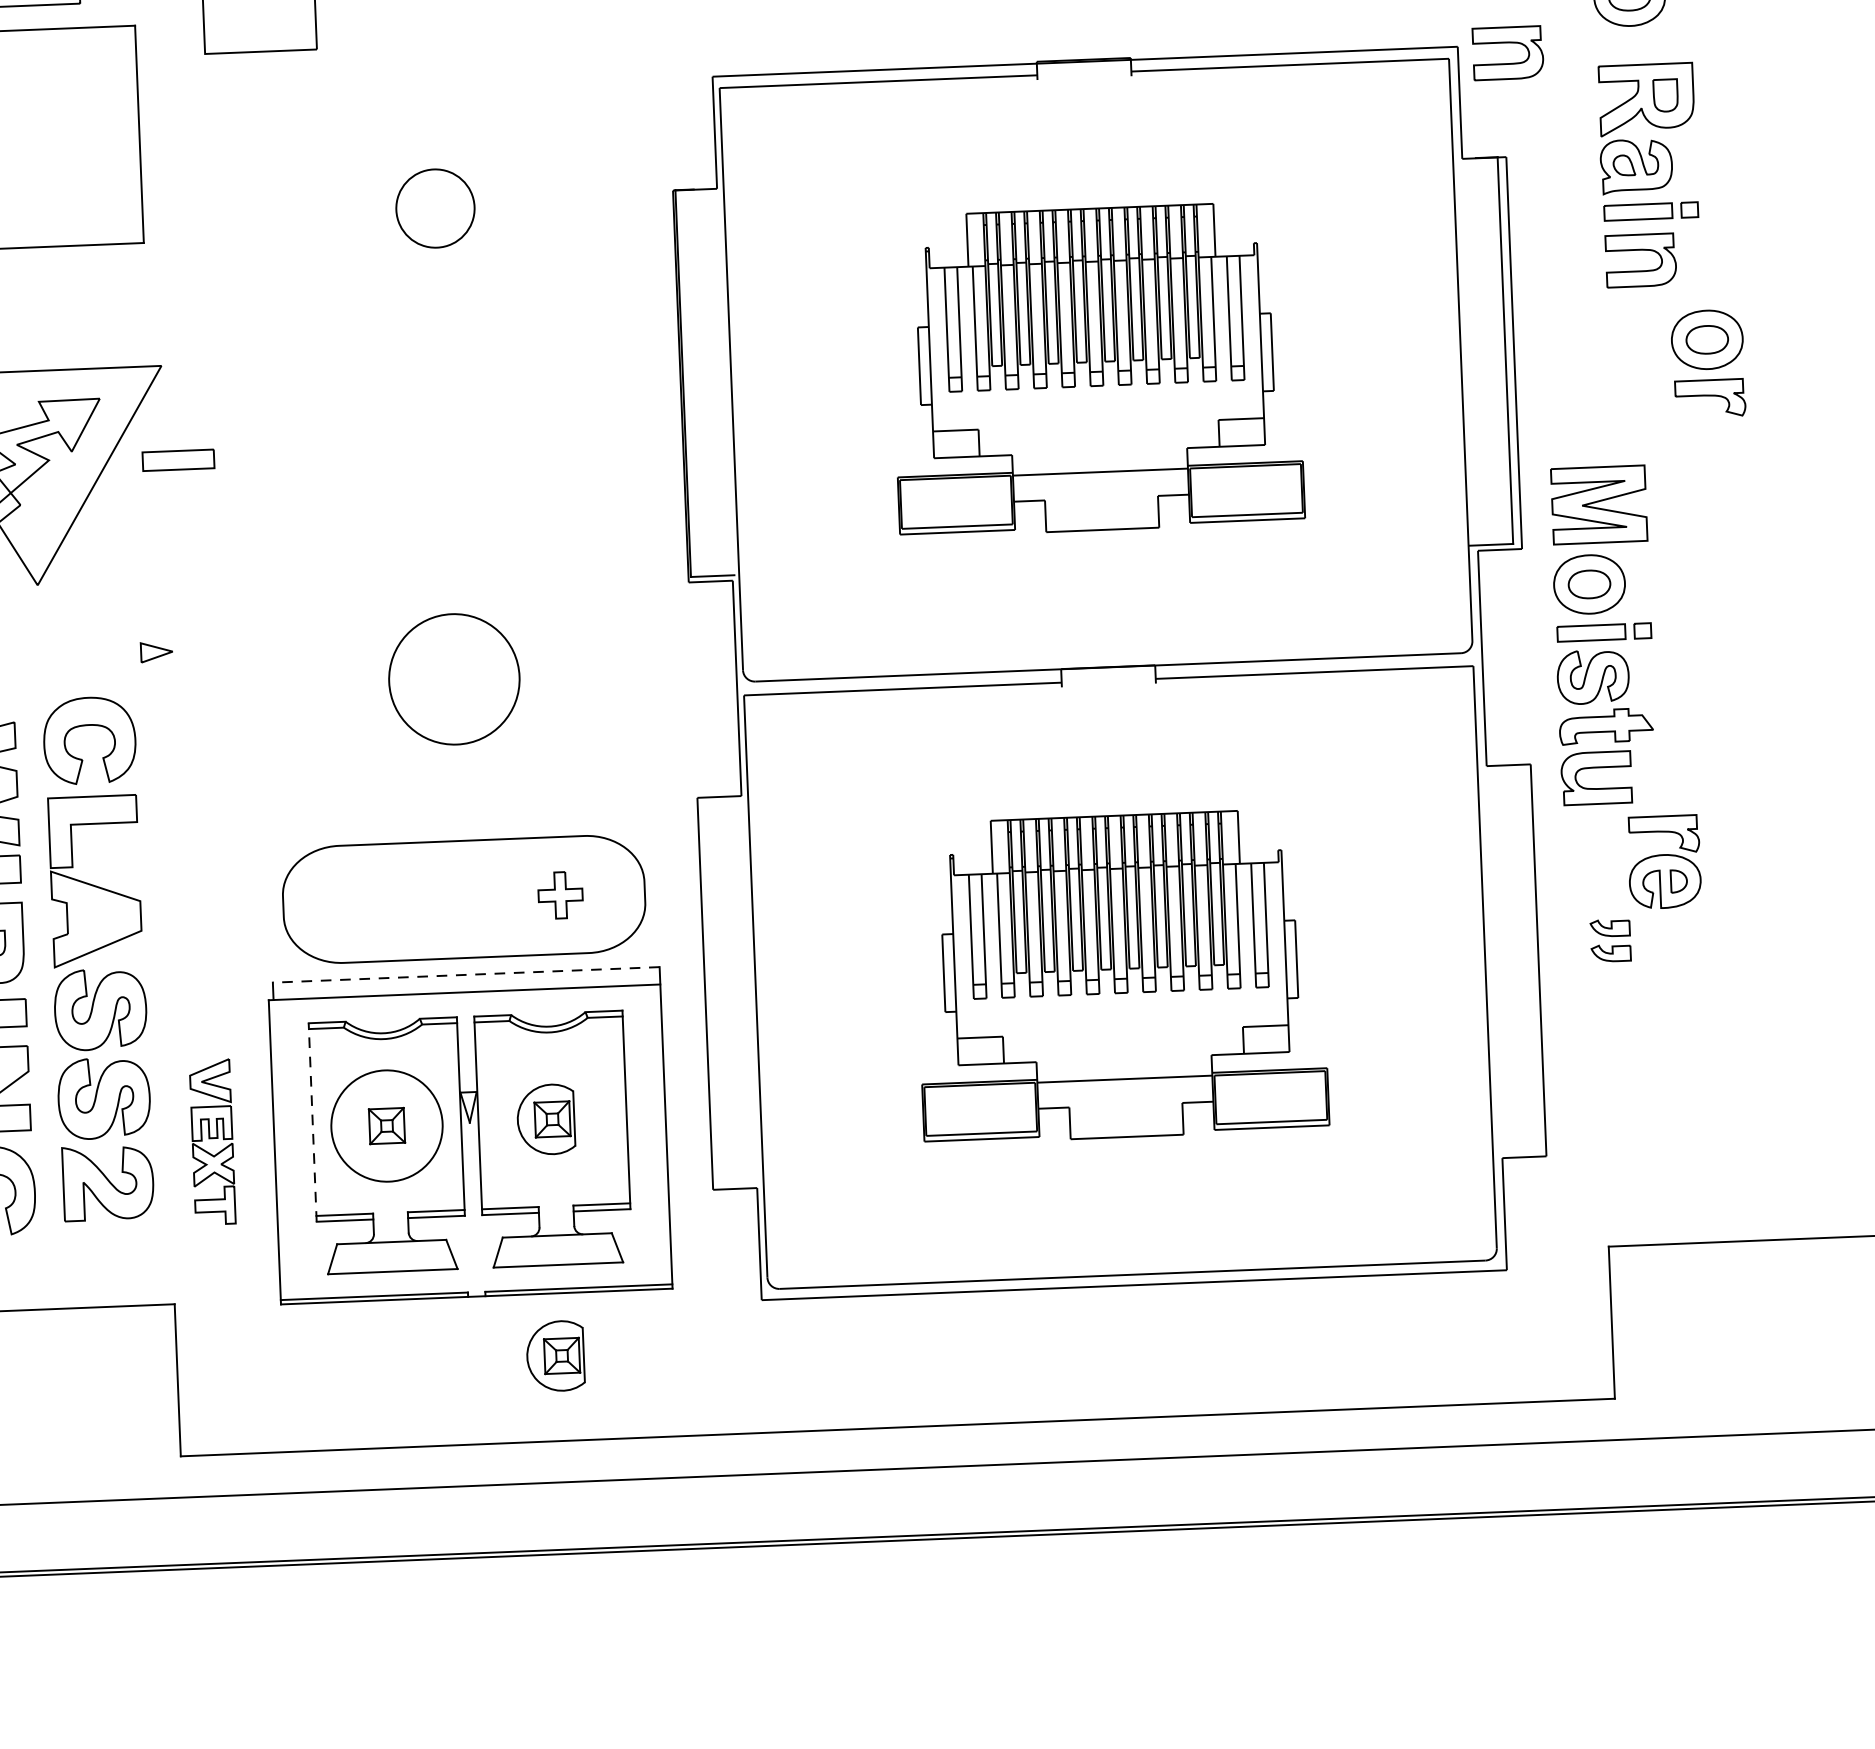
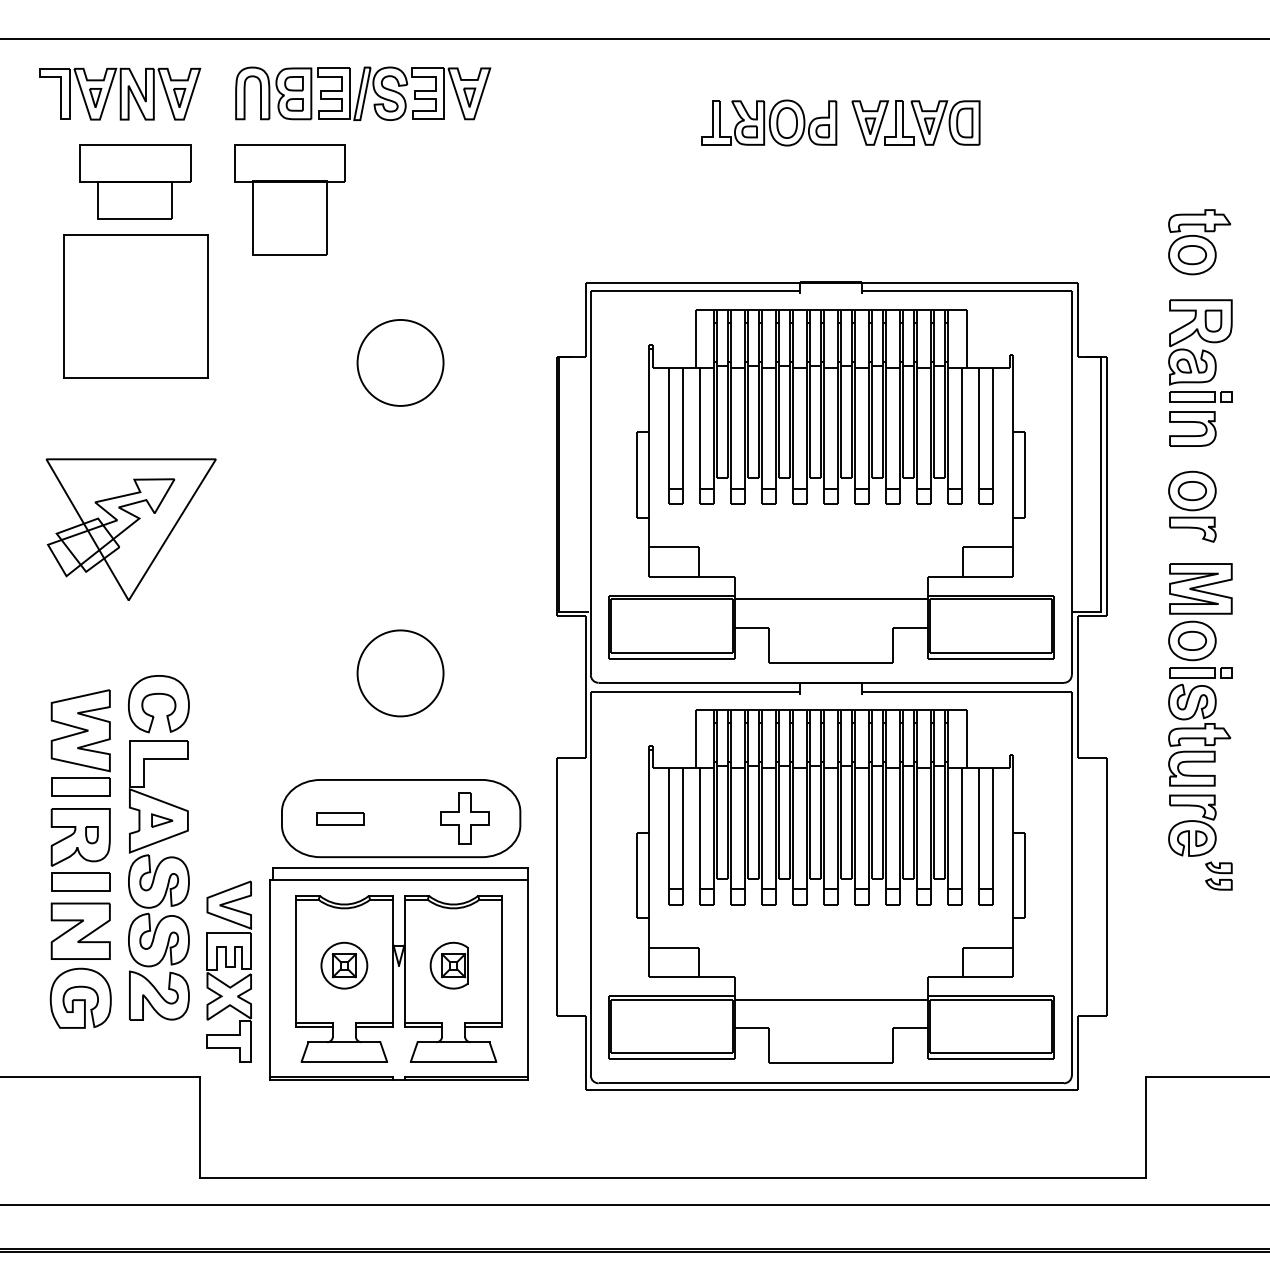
part: (1507, 52) -> (1110, 288), removed
circle: (435, 207) -> (400, 362), size x1.67
part: (1708, 363) -> (1192, 506), moved
part: (1096, 369) -> (831, 486), size x1.67
part: (178, 459) -> (340, 818), moved
part: (1603, 634) -> (1200, 674), moved
part: (156, 651) -> (162, 820), moved
part: (560, 895) -> (464, 818), size x1.67
part: (1610, 939) -> (1218, 875), moved
line: (466, 975) -> (400, 868), dashed -> solid
part: (1120, 976) -> (831, 886), size x1.67
line: (312, 1121) -> (295, 960), dashed -> solid
circle: (387, 1125) -> (344, 965), size x0.62
part: (211, 1141) -> (228, 971), size x1.67
part: (554, 1355) -> (448, 1121), removed

